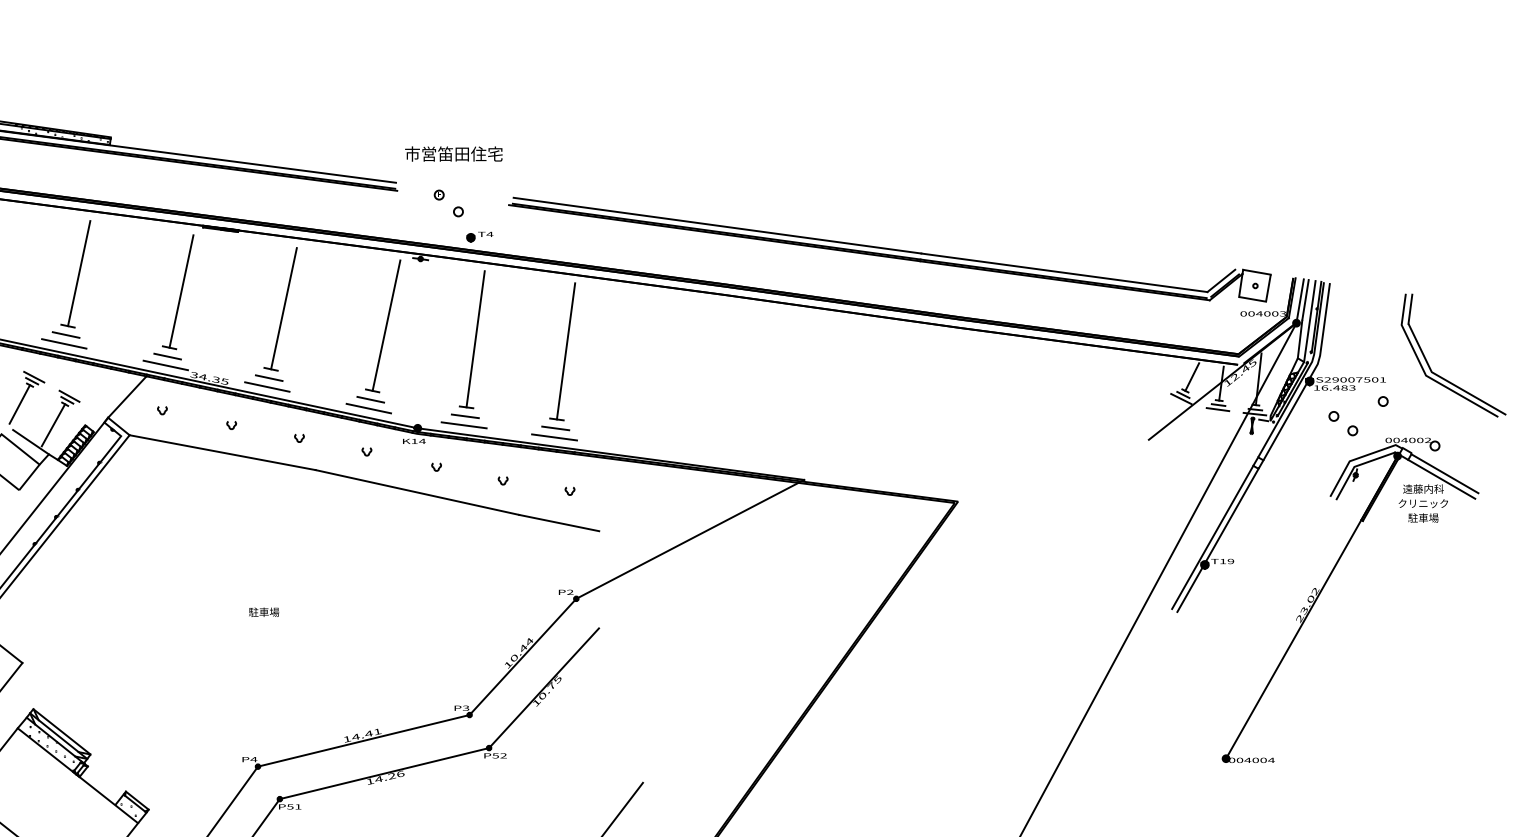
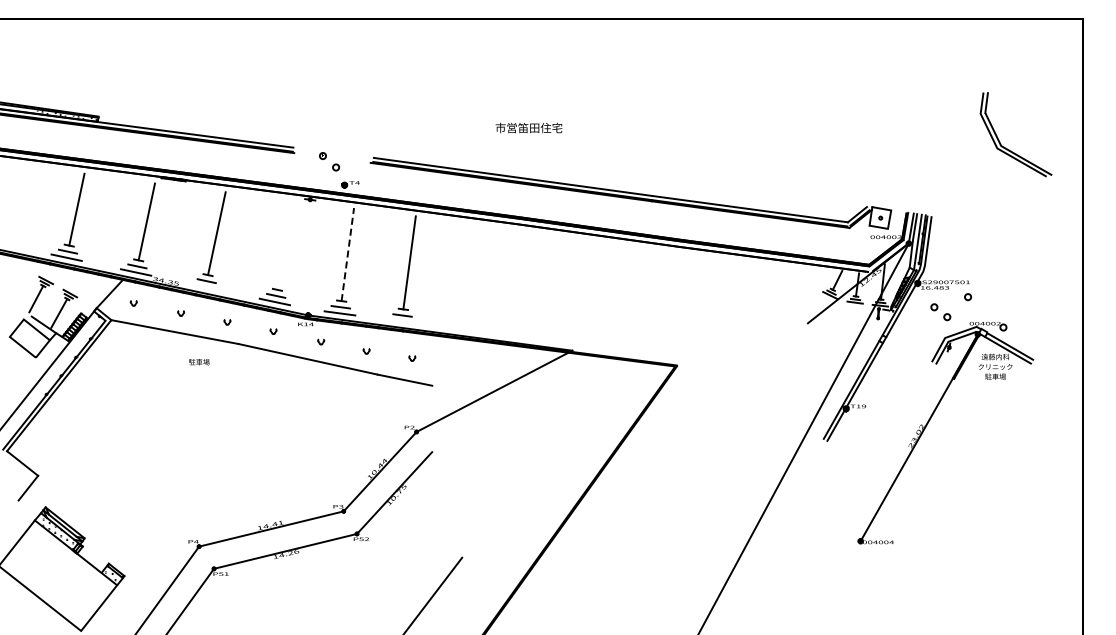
text: (453, 153) -> (528, 127), moved
line: (385, 324) -> (286, 244), removed
line: (475, 339) -> (347, 254), solid -> dashed
part: (1440, 375) -> (1007, 148), moved
line: (267, 387) -> (205, 287), removed
line: (554, 437) -> (401, 321), removed
text: (264, 612) -> (199, 362), moved

